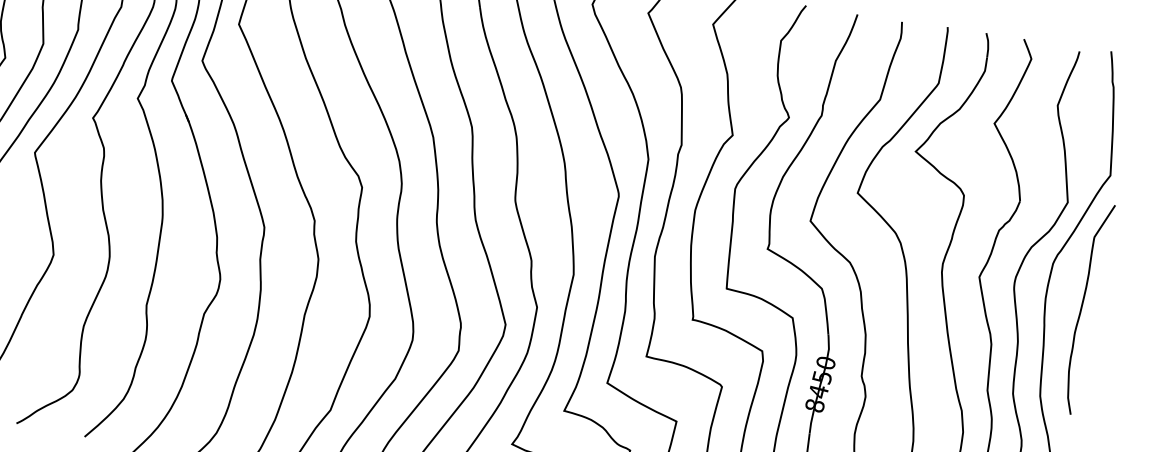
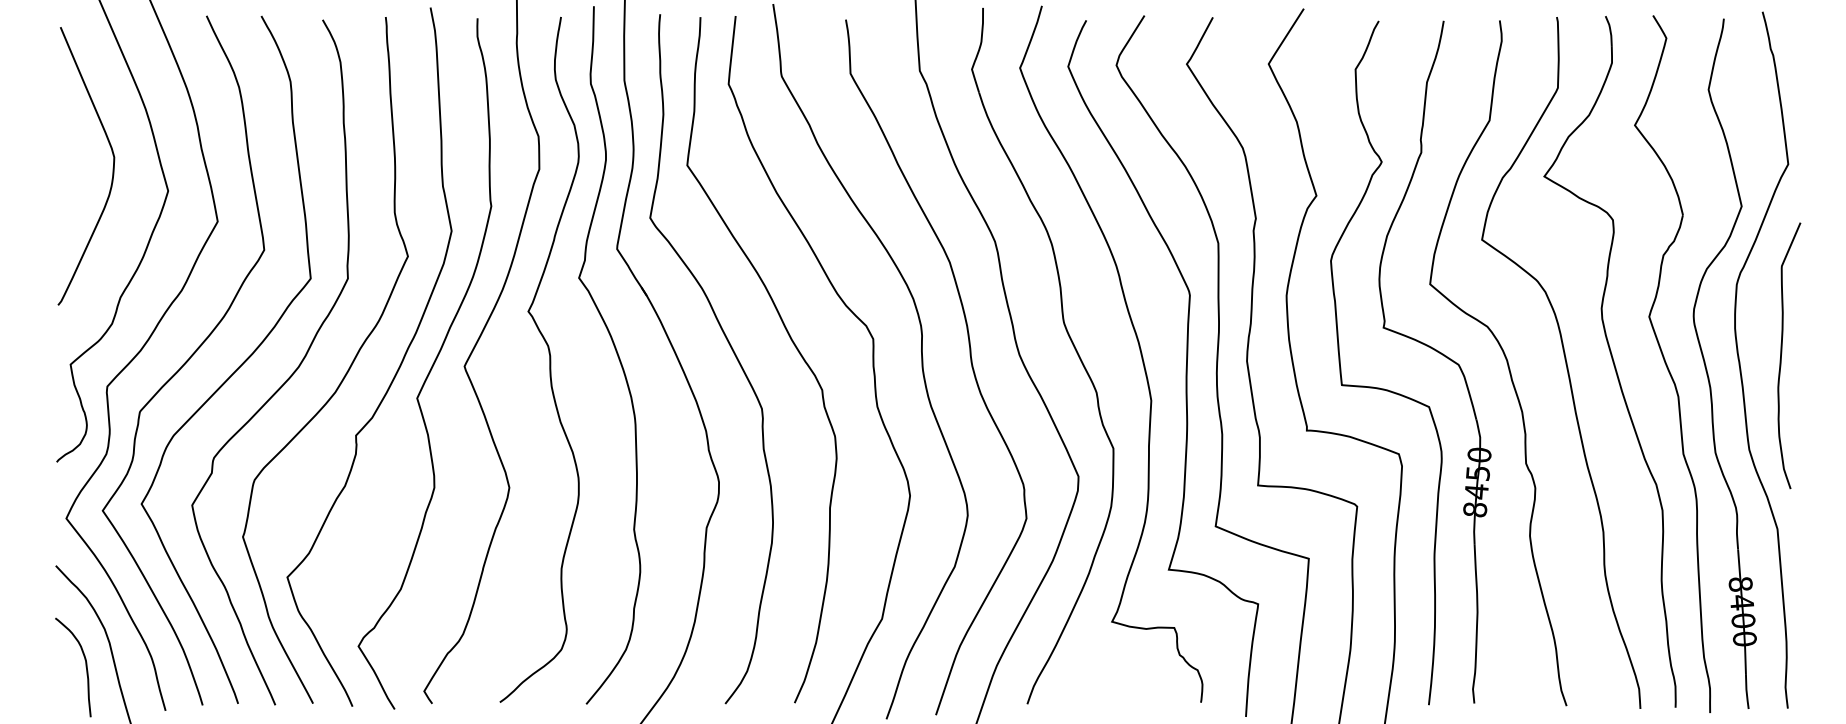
curve: (1082, 306) -> (1782, 353), moved

